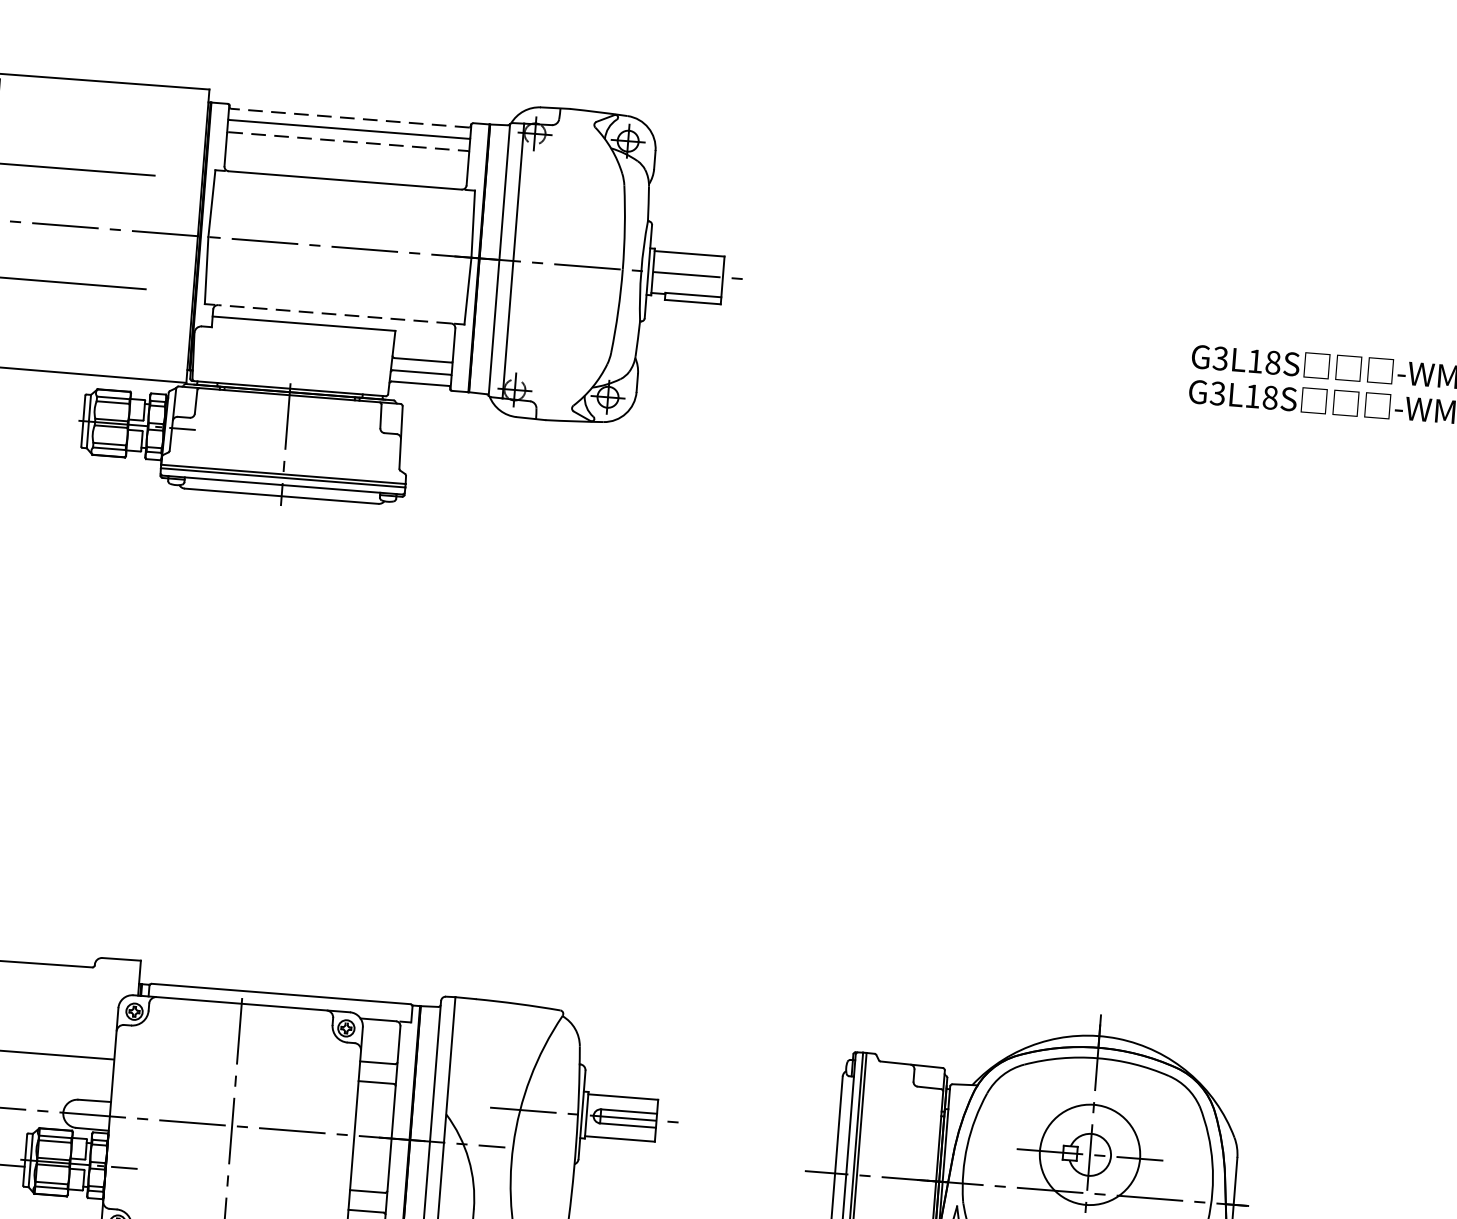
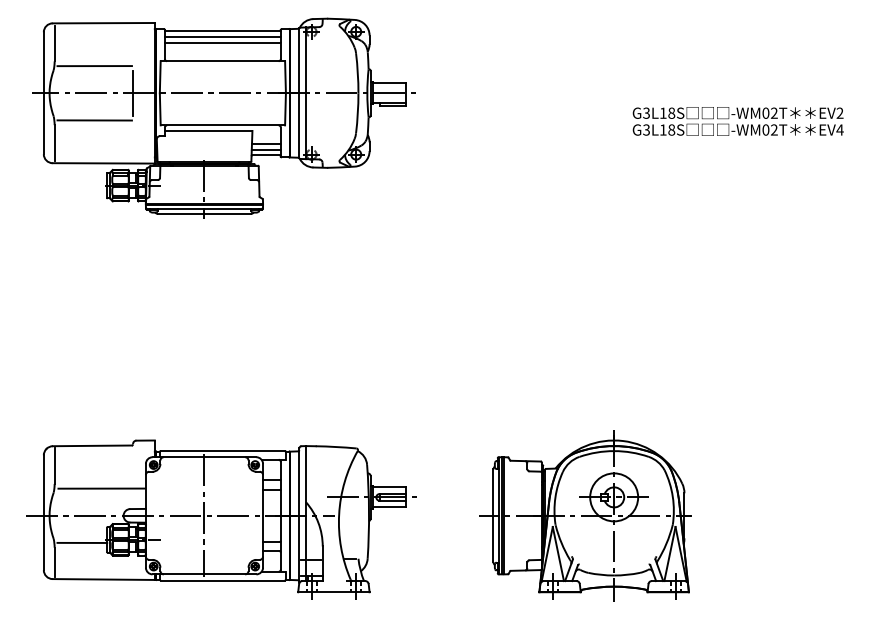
line: (349, 118) -> (222, 31), dashed -> solid
line: (349, 141) -> (223, 42), dashed -> solid
line: (153, 233) -> (133, 93), added
line: (333, 314) -> (222, 125), dashed -> solid

